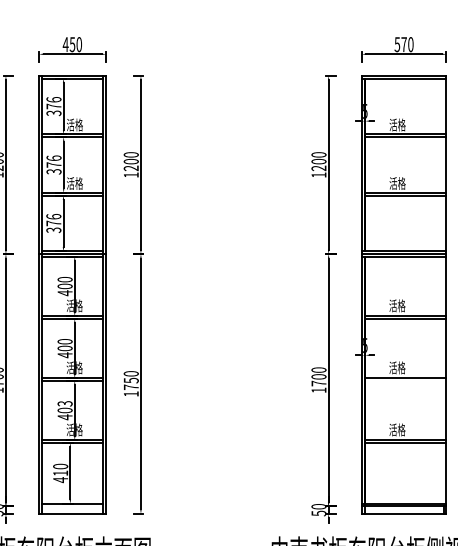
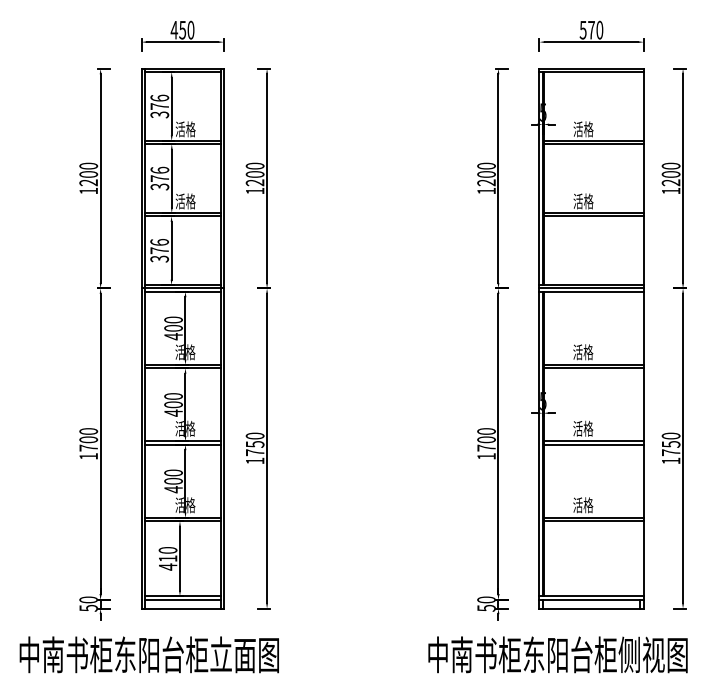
line: (405, 380) -> (593, 444), added
text: (65, 403) -> (173, 472), 403 -> 400
line: (72, 506) -> (182, 599), added

